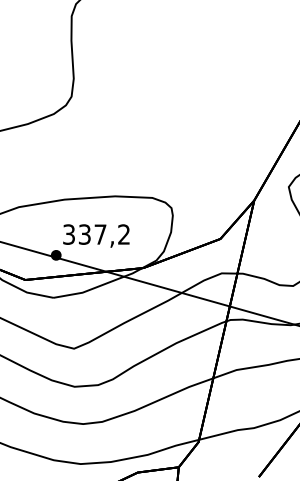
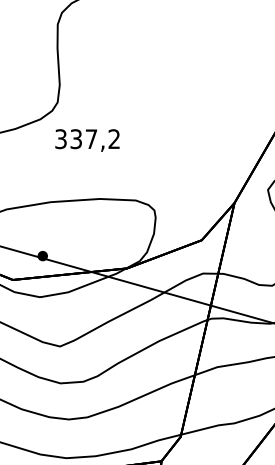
text: (96, 235) -> (87, 140), moved

